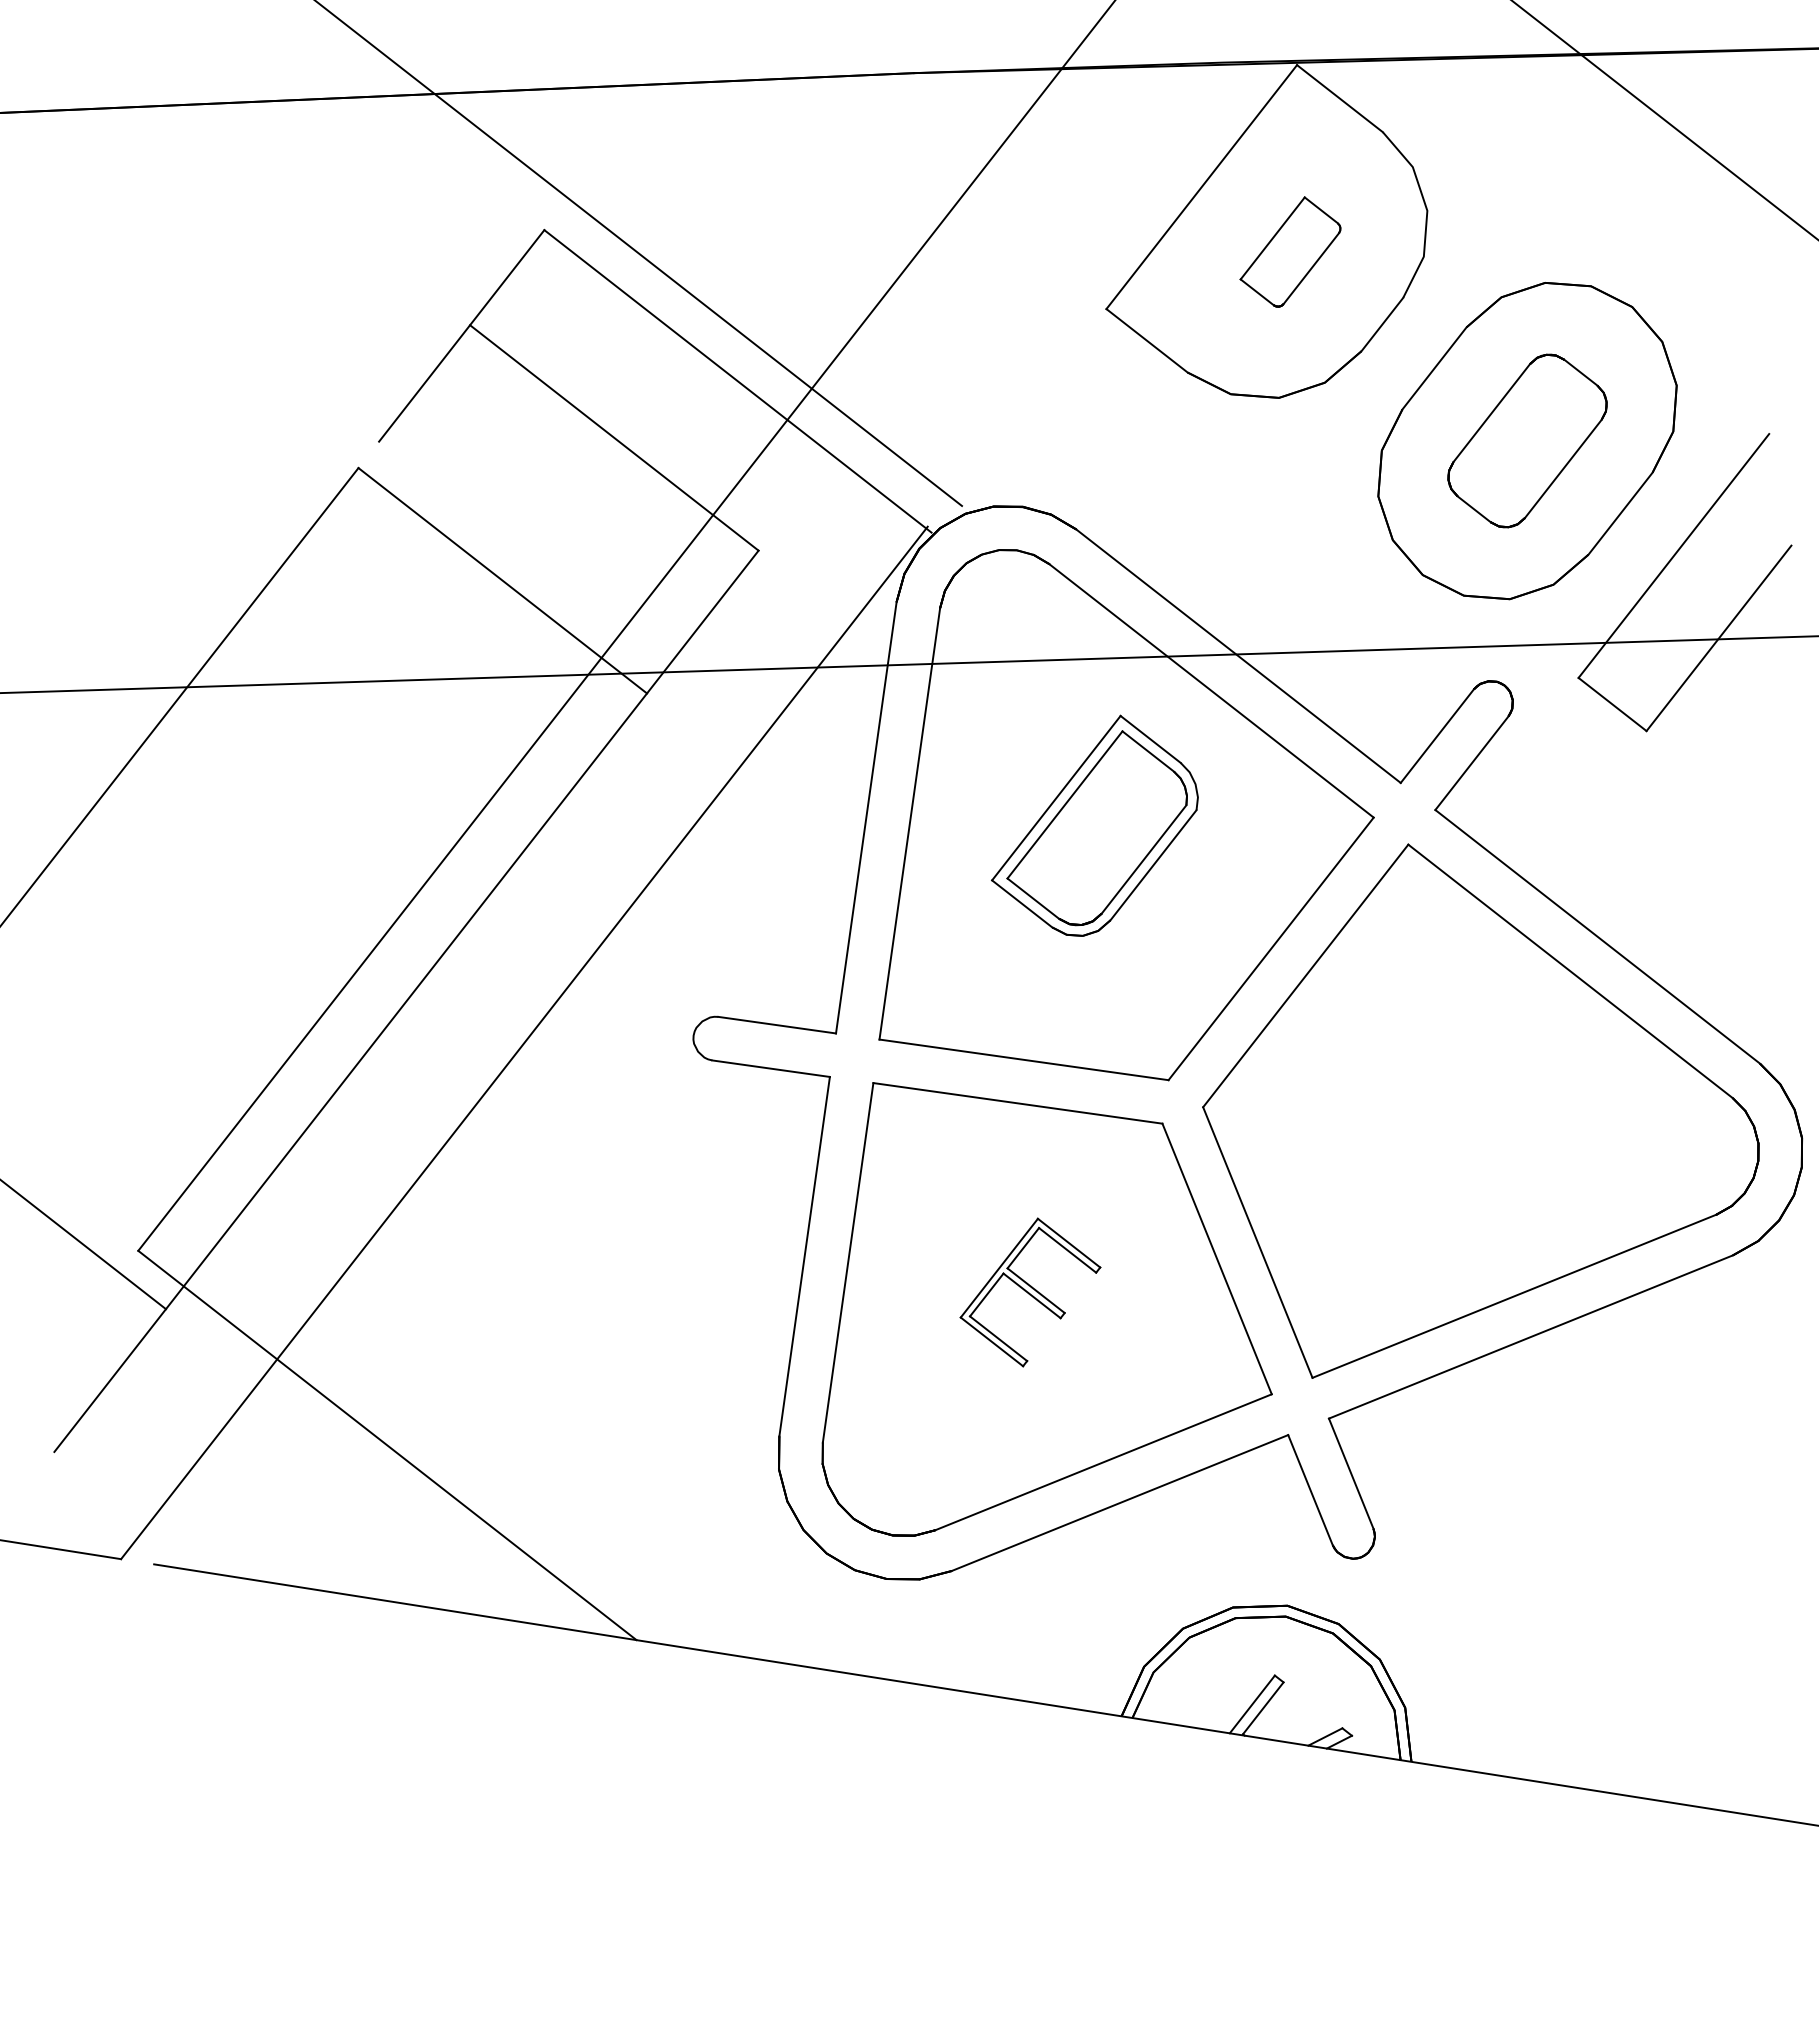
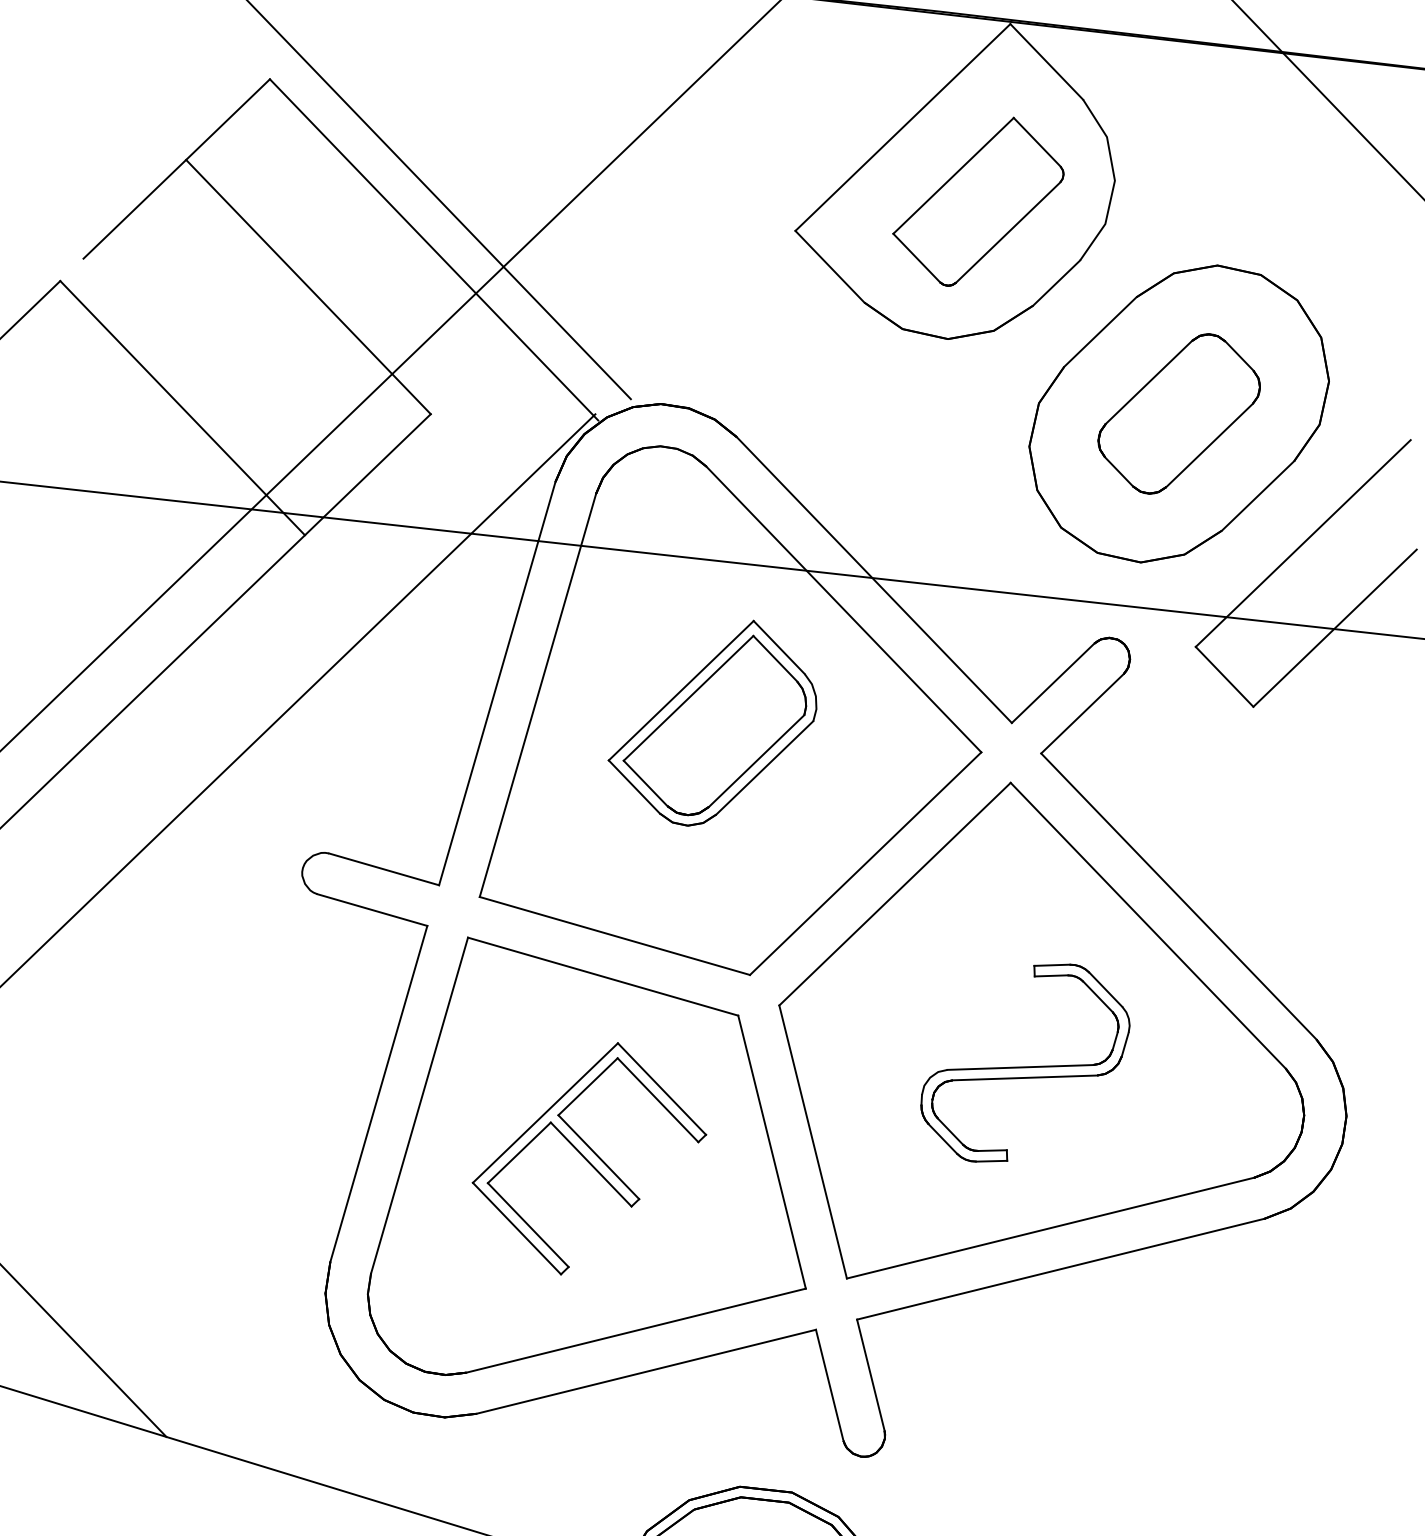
part: (1290, 251) -> (978, 200), size x1.67
part: (1464, 1130) -> (1025, 1063), added
part: (1030, 1292) -> (589, 1158), size x1.67

